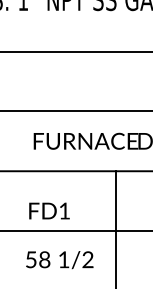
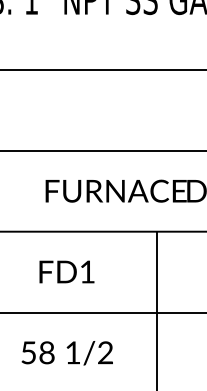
text: (49, 210) -> (66, 271), moved
text: (59, 260) -> (66, 353), moved

